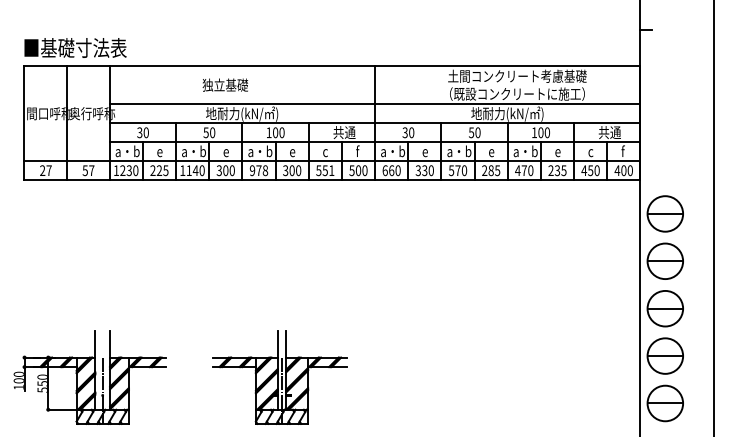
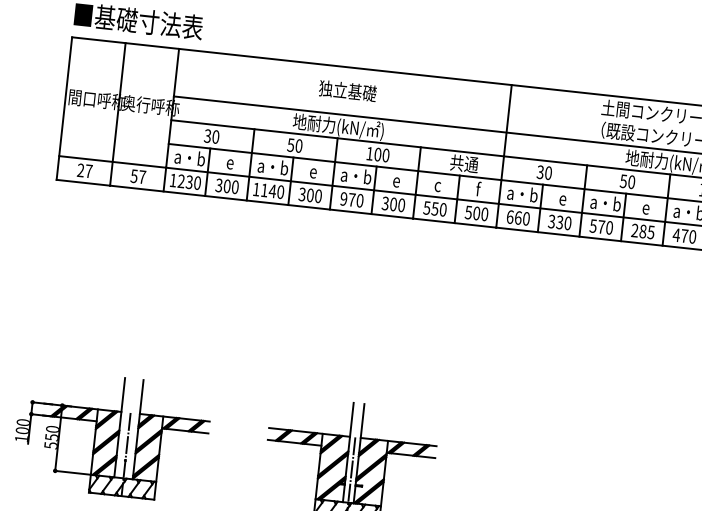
text: (224, 84) -> (346, 90), moved
text: (159, 170) -> (227, 186), 225 -> 300
text: (265, 170) -> (360, 200), 978 -> 970
text: (331, 170) -> (442, 209), 551 -> 550

